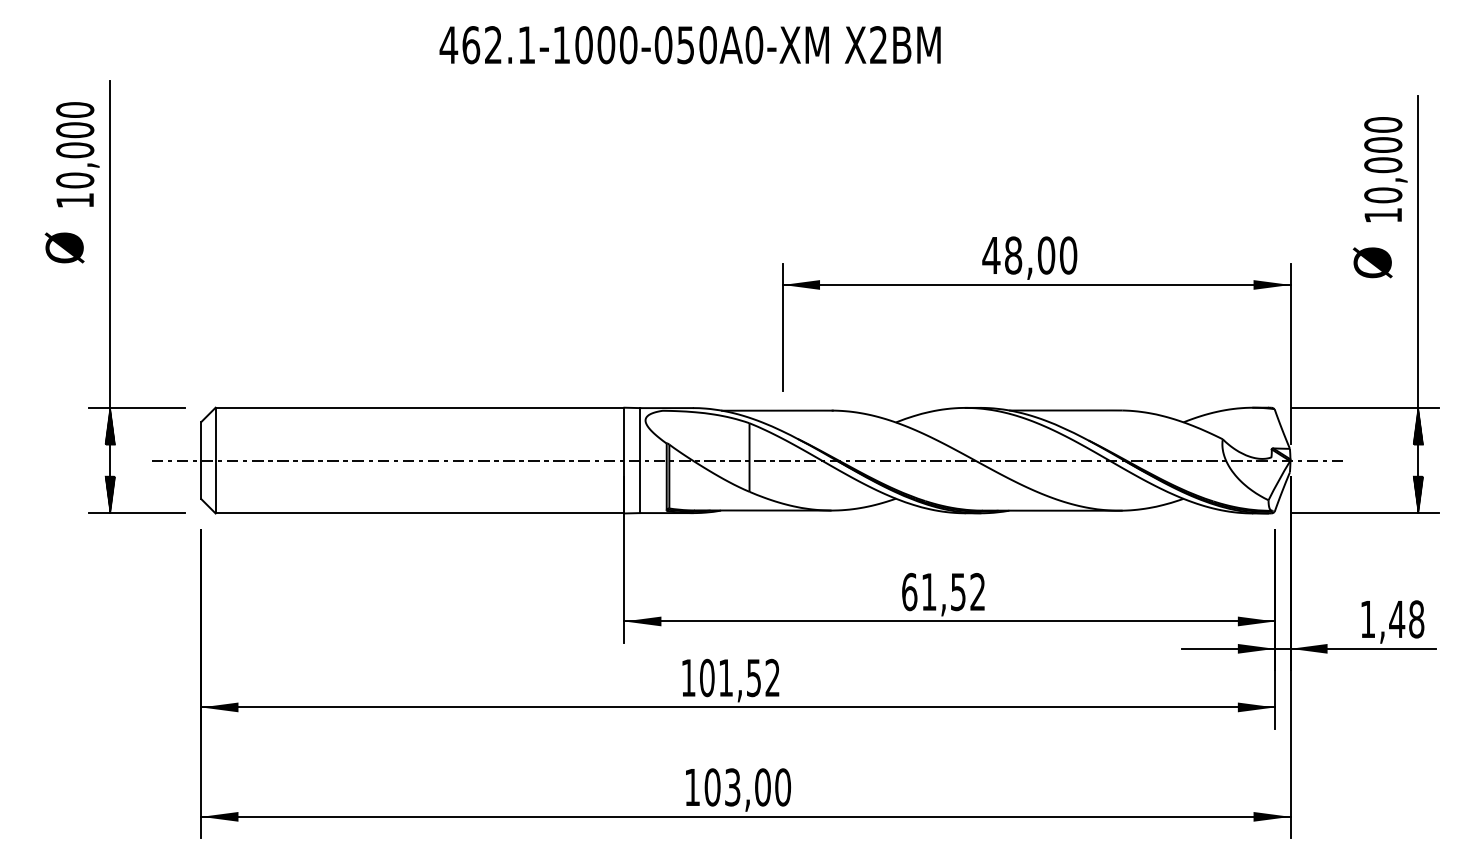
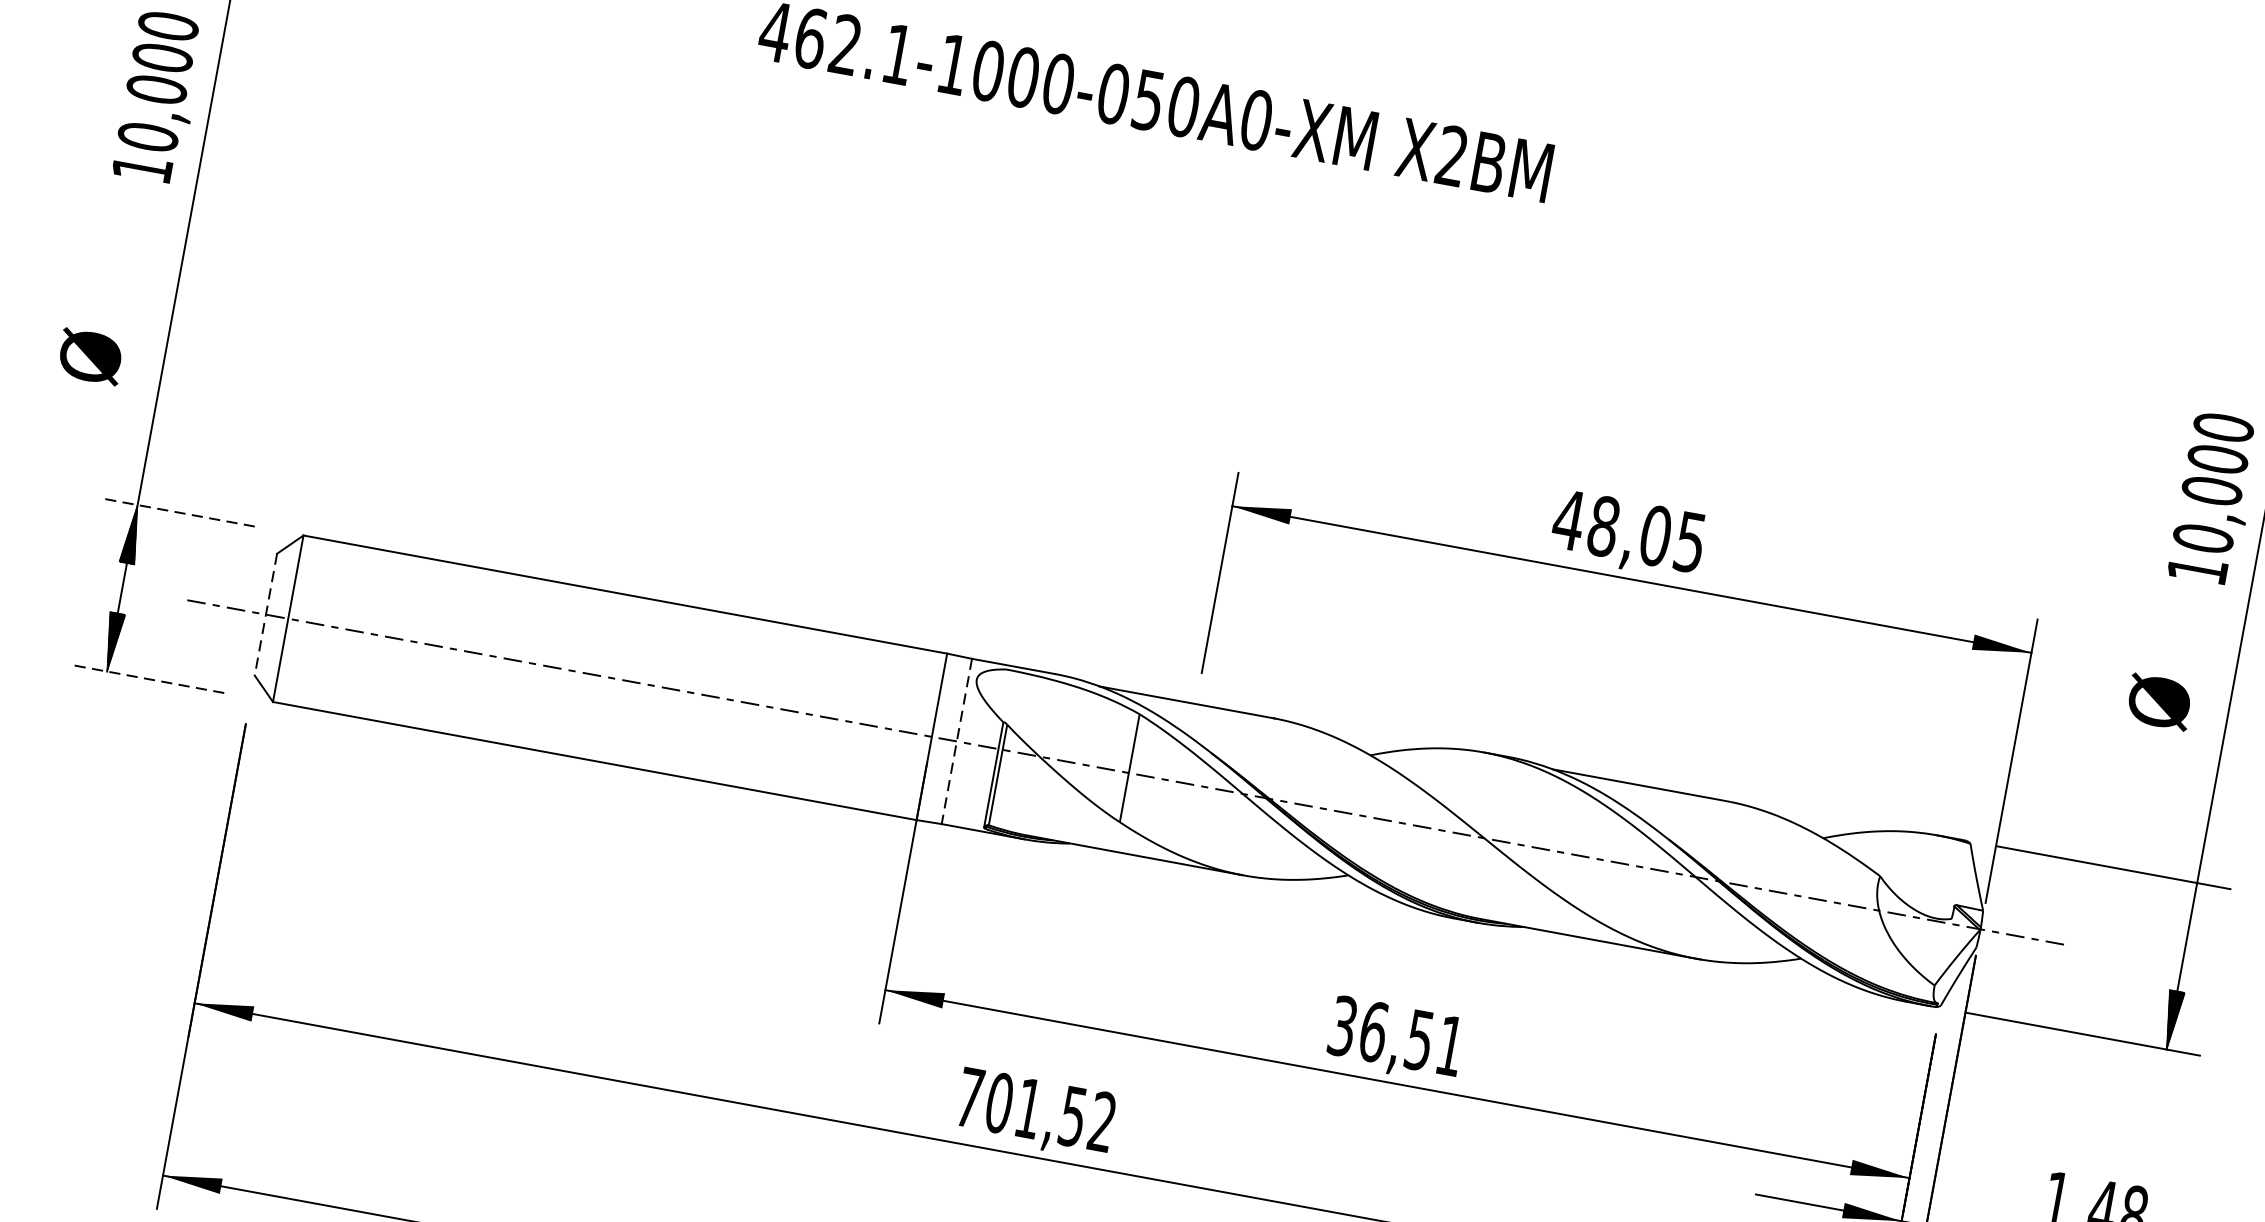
text: (64, 247) -> (90, 356), moved
text: (1068, 255) -> (1690, 542), 48,00 -> 48,05
text: (1372, 262) -> (2159, 701), moved
line: (136, 407) -> (179, 512), solid -> dashed
hatch: (1418, 425) -> (2192, 911), removed
line: (201, 460) -> (266, 614), solid -> dashed
line: (640, 461) -> (956, 742), solid -> dashed
line: (136, 513) -> (148, 679), solid -> dashed
text: (943, 591) -> (1396, 1035), 61,52 -> 36,51
text: (688, 677) -> (970, 1096), 101,52 -> 701,52

